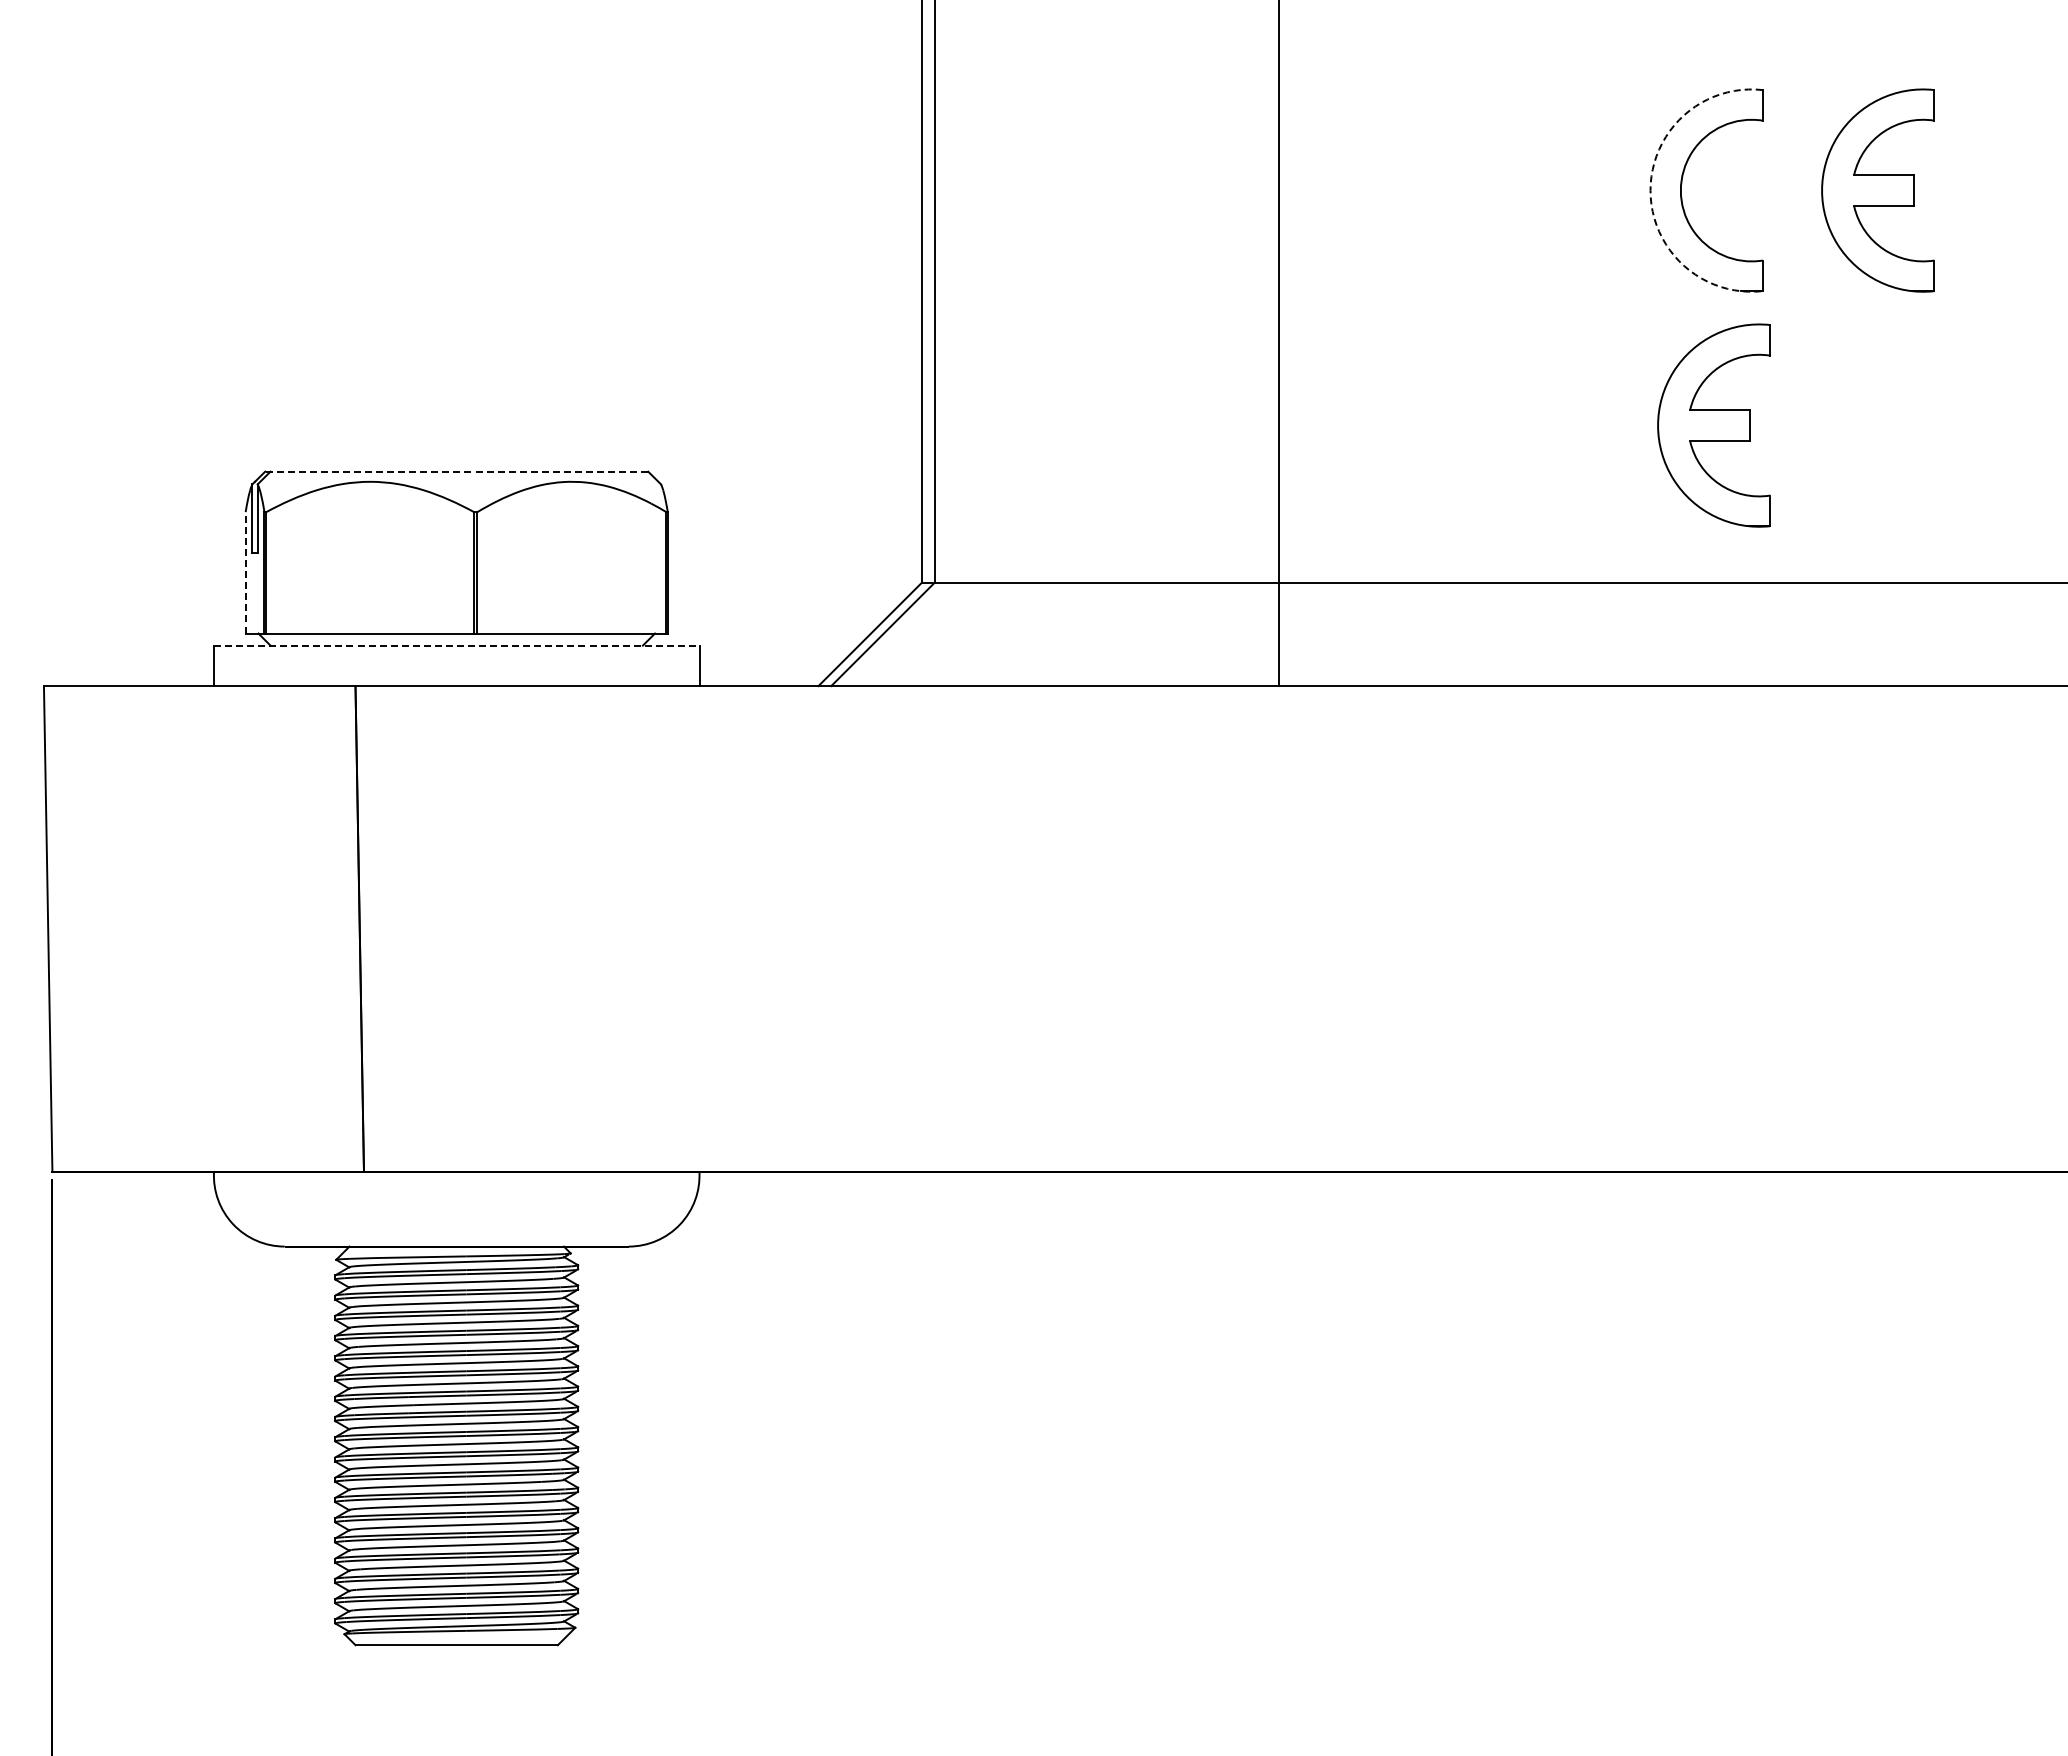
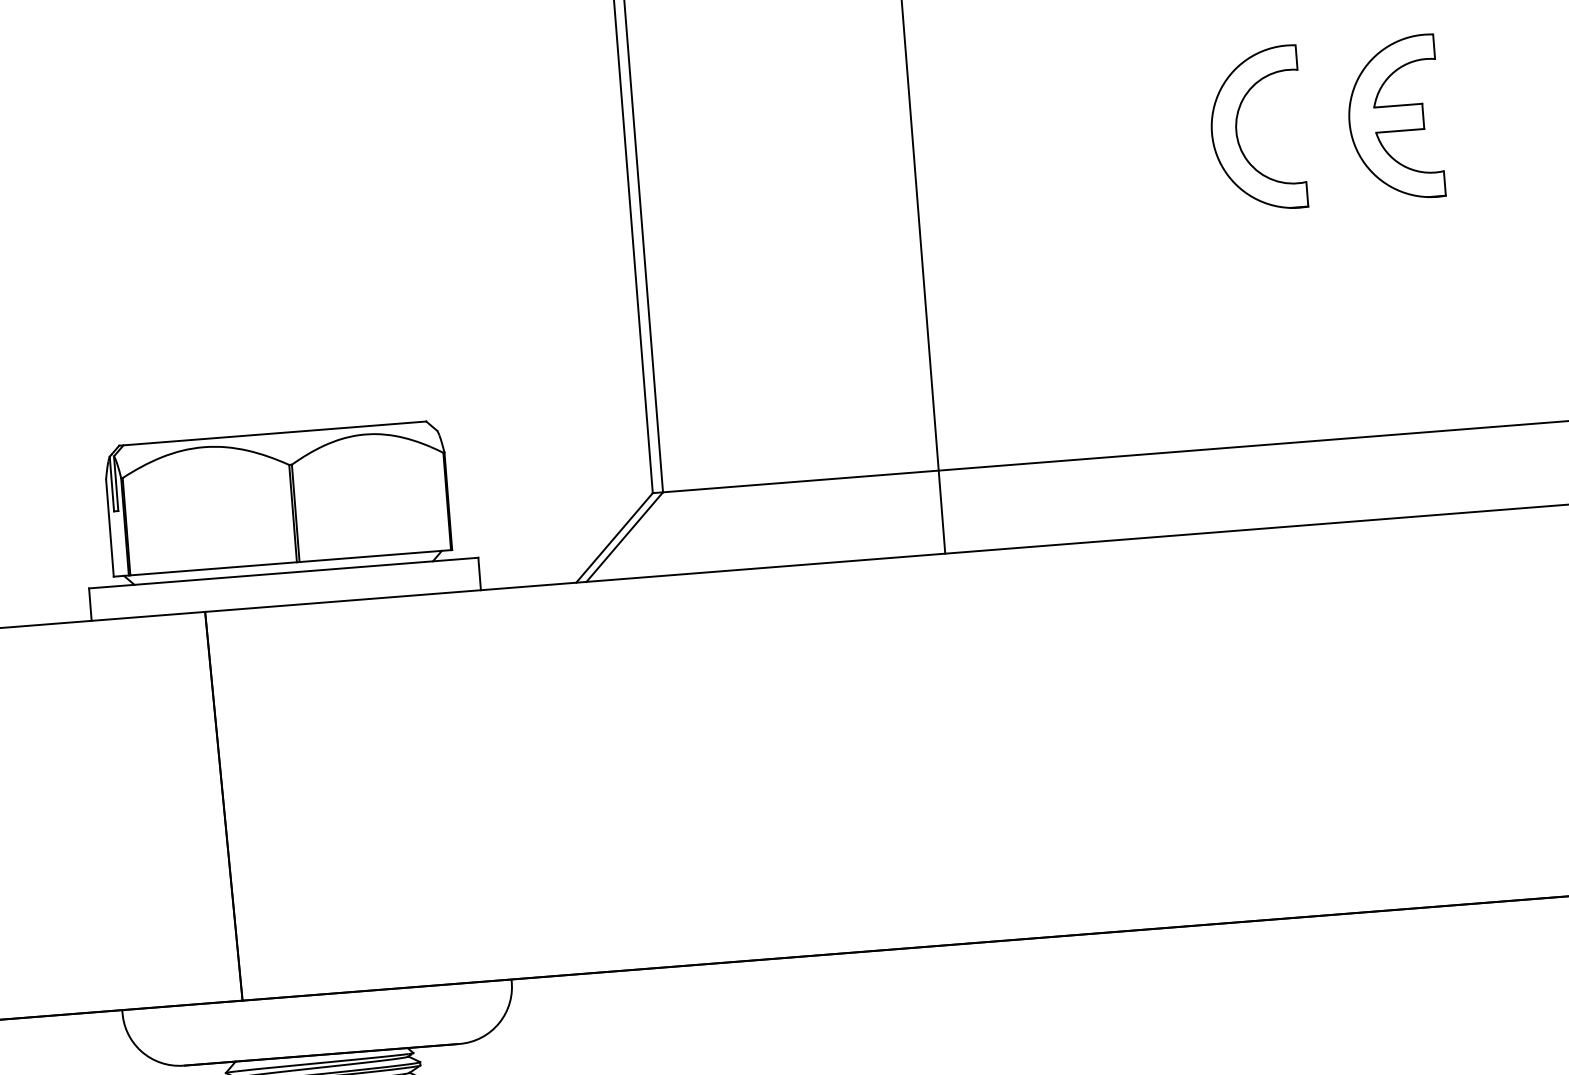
arc: (1650, 190) -> (1211, 132), dashed -> solid
part: (1713, 425) -> (1277, 317), removed
line: (456, 471) -> (272, 433), dashed -> solid
line: (245, 572) -> (109, 527), dashed -> solid
line: (456, 645) -> (283, 572), dashed -> solid

